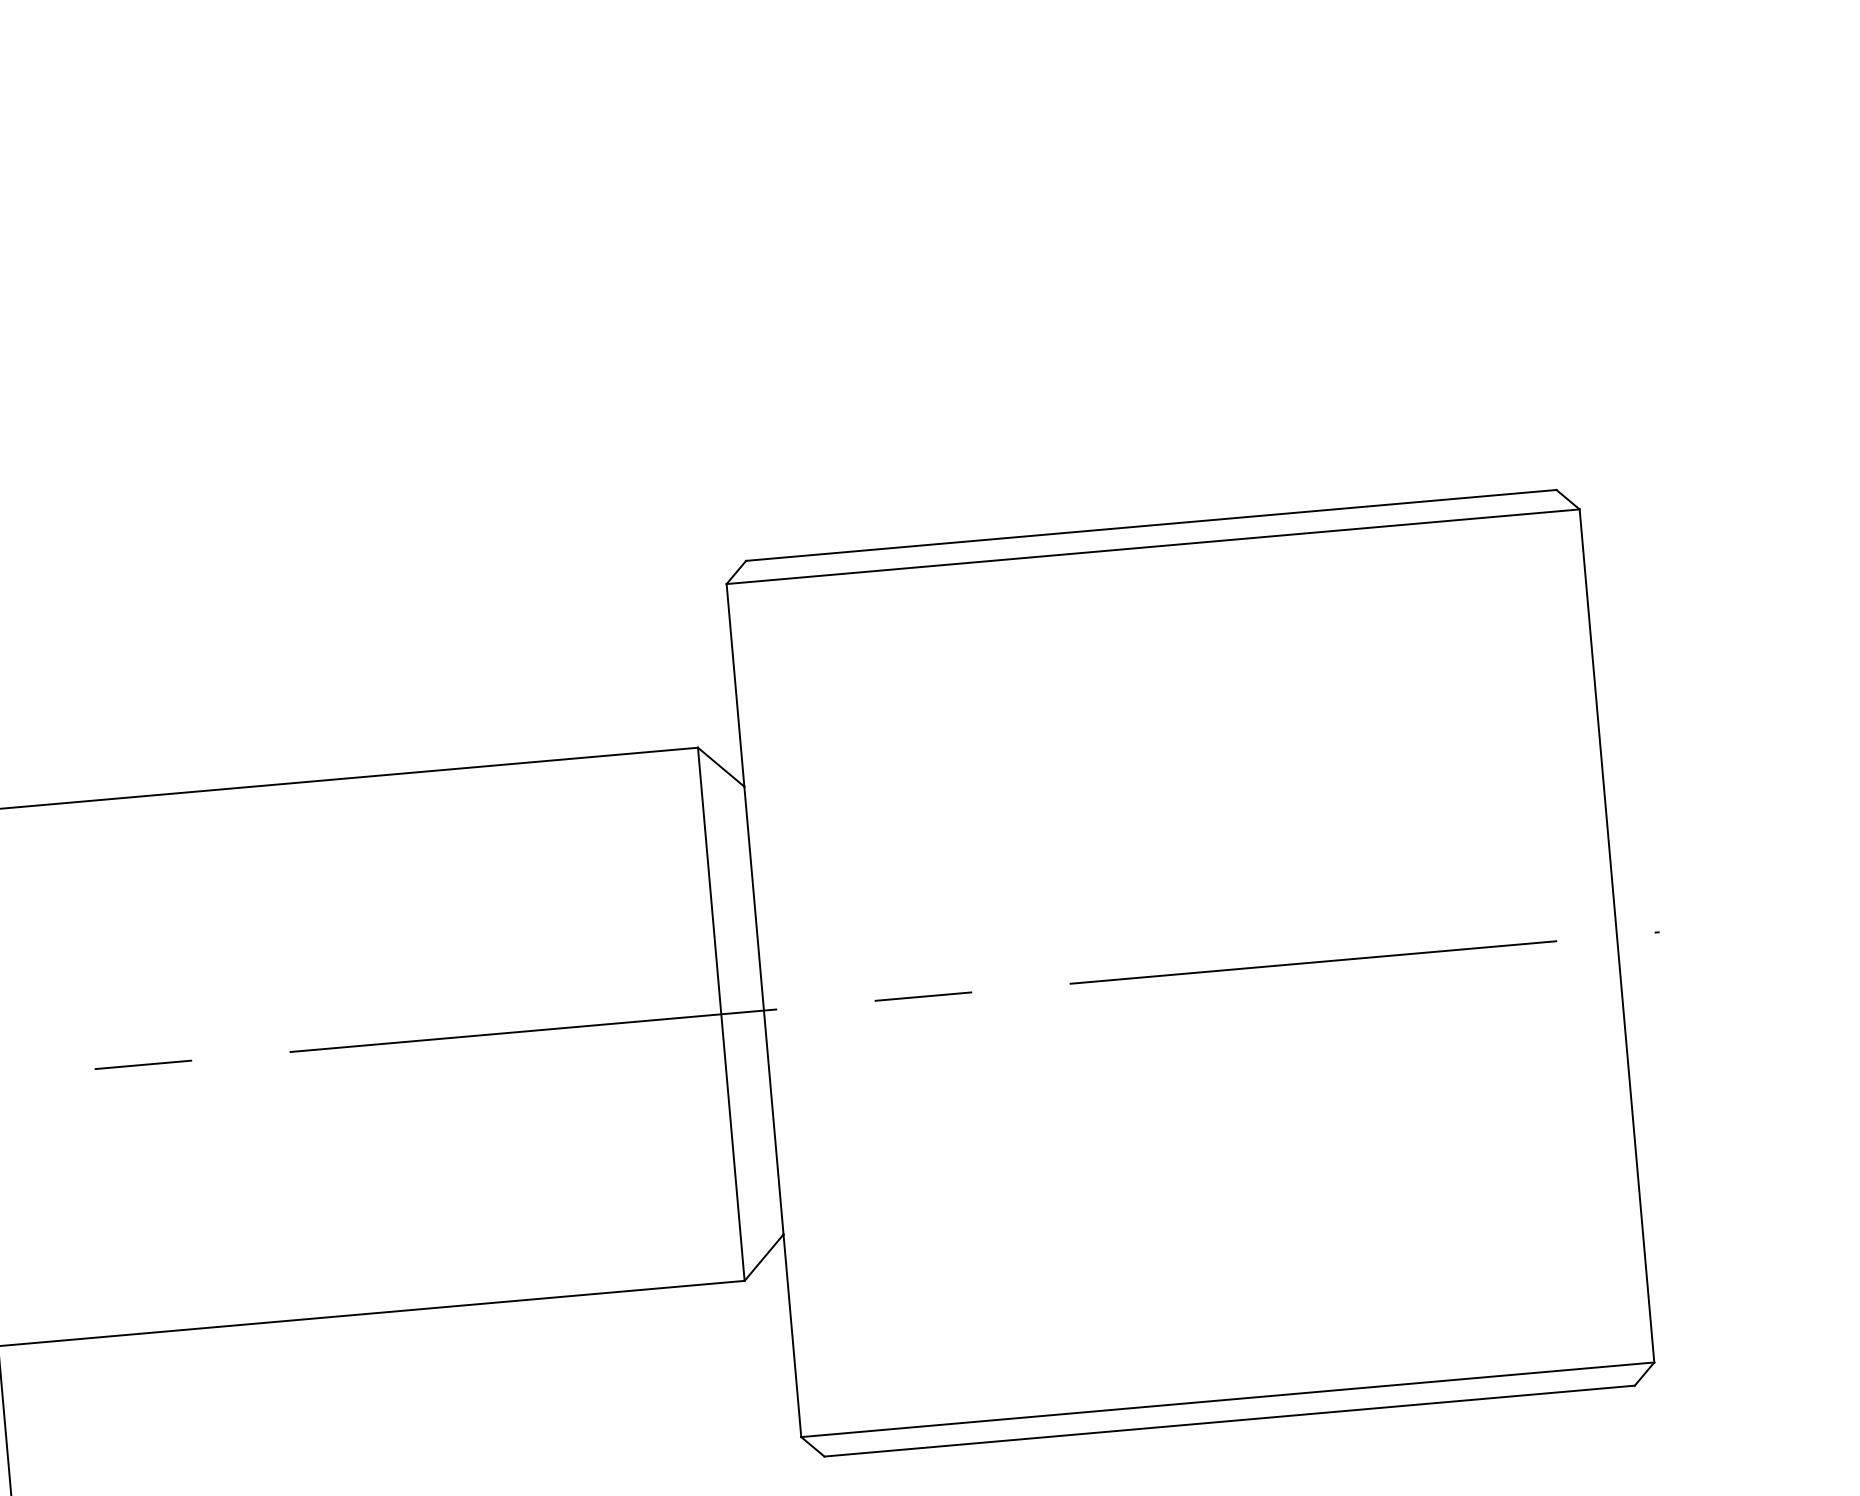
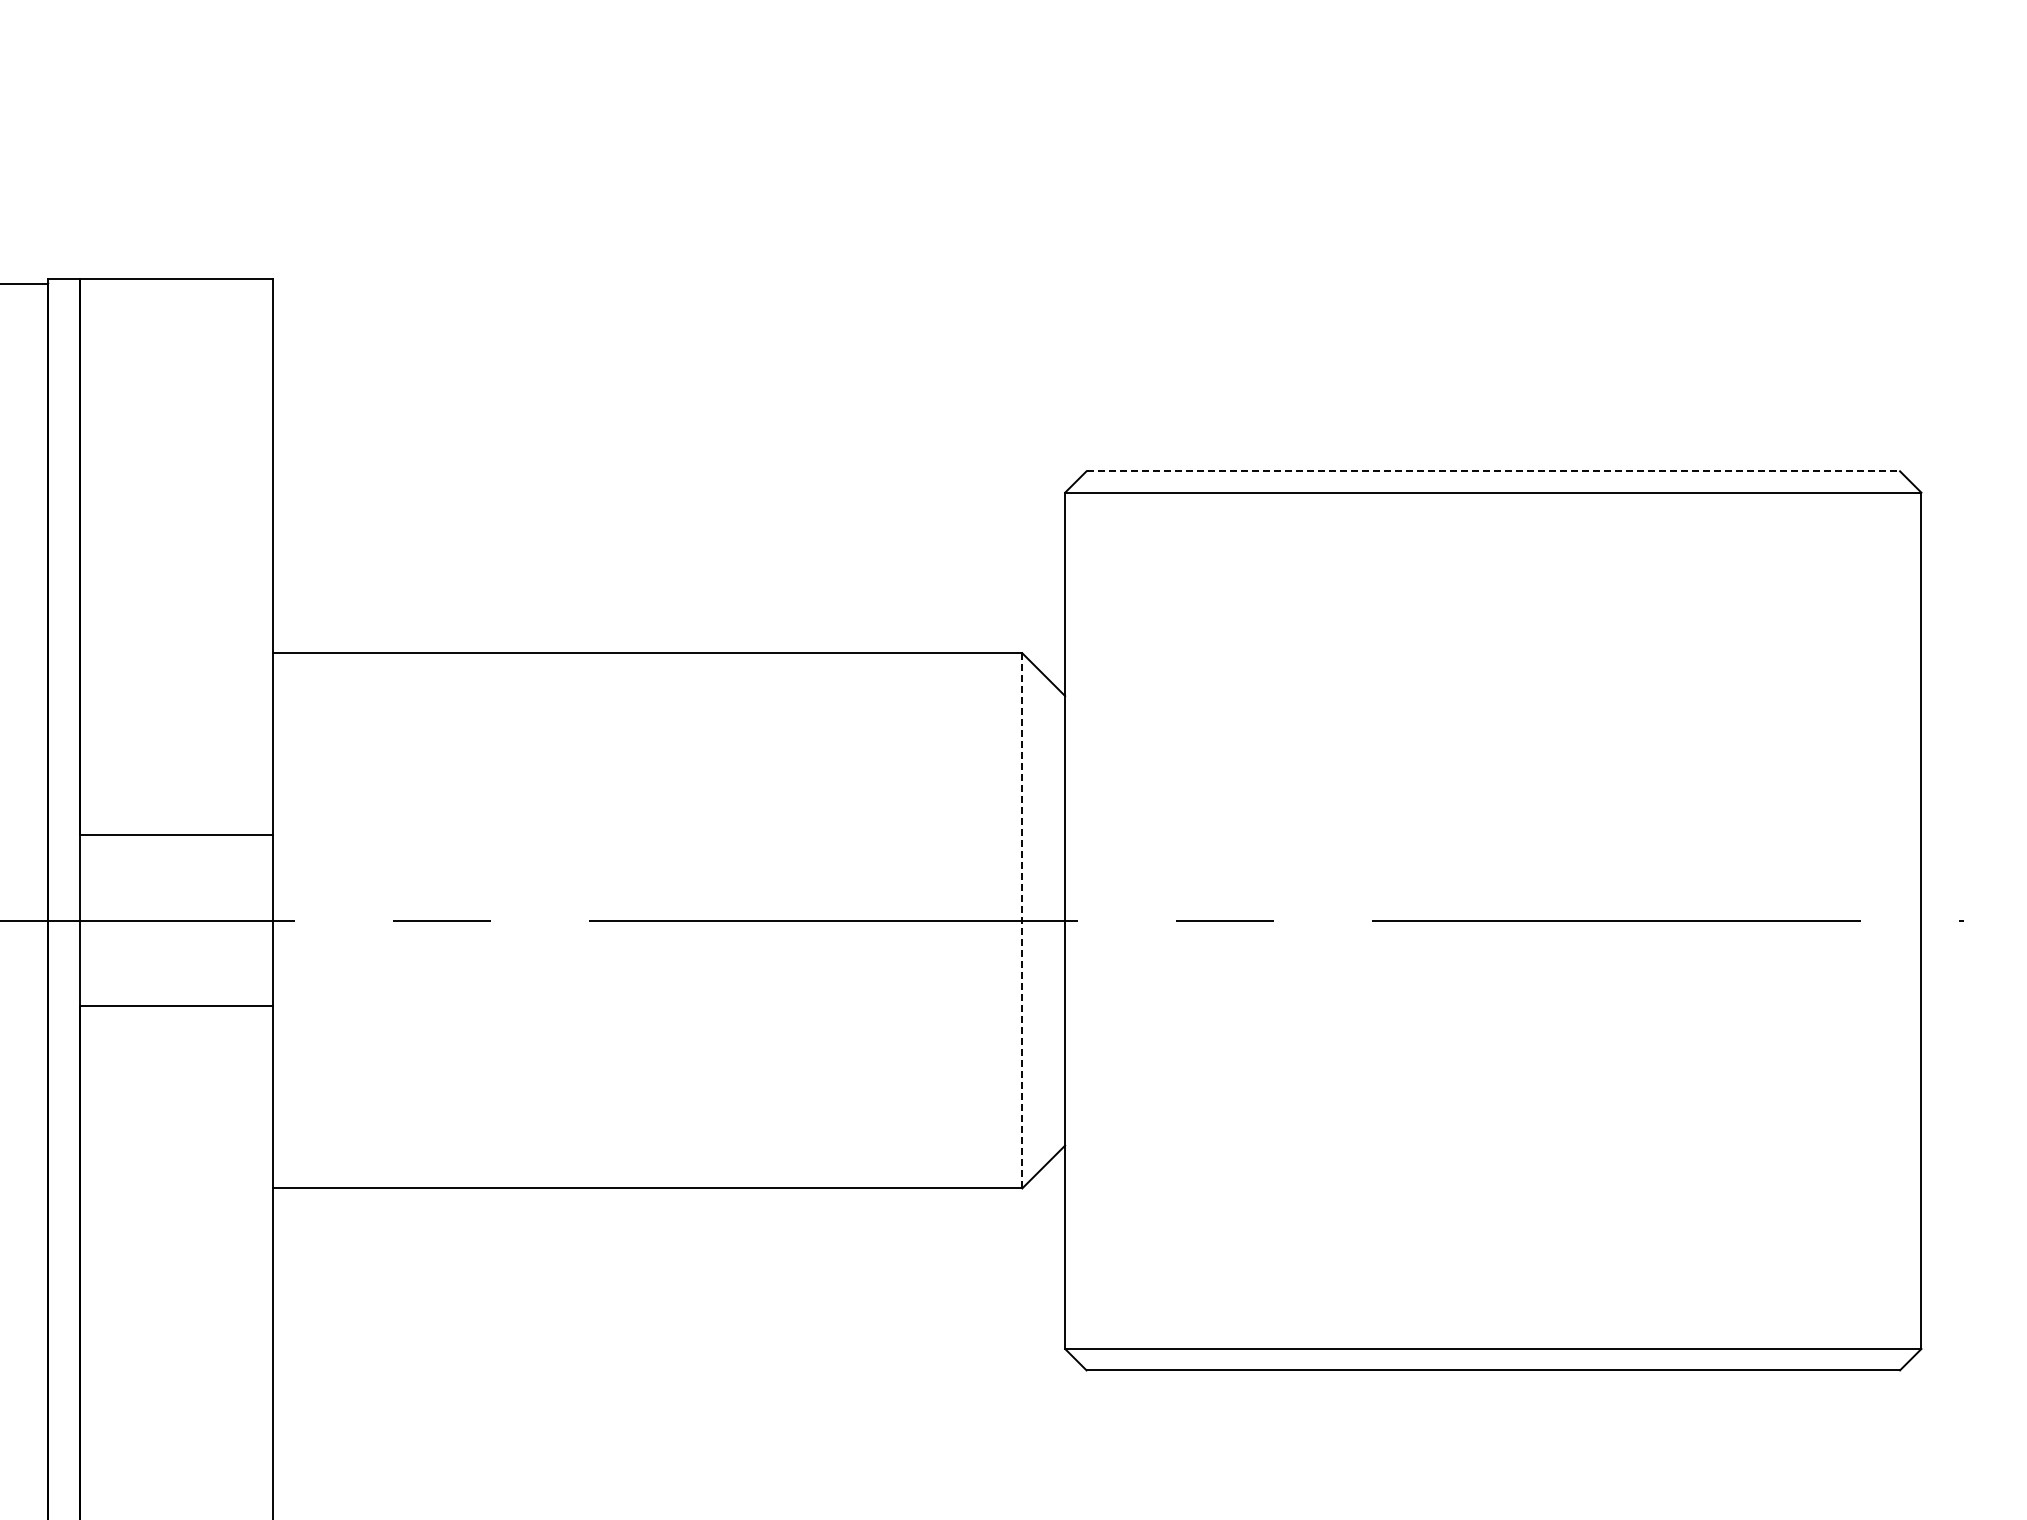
line: (1151, 525) -> (1493, 471), solid -> dashed
line: (721, 1013) -> (1022, 920), solid -> dashed

